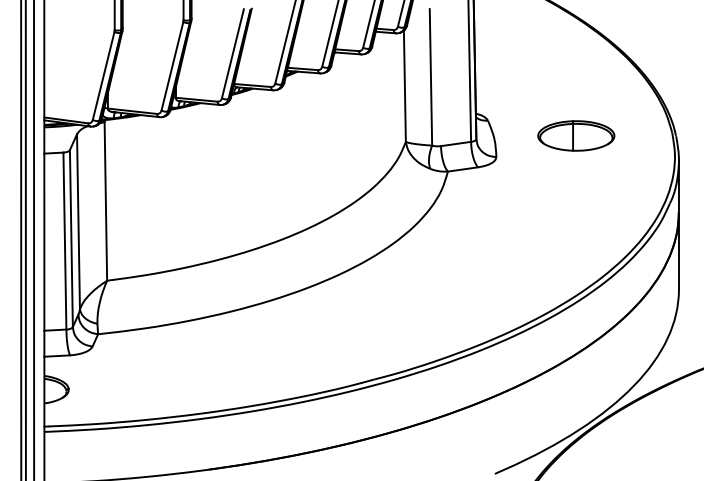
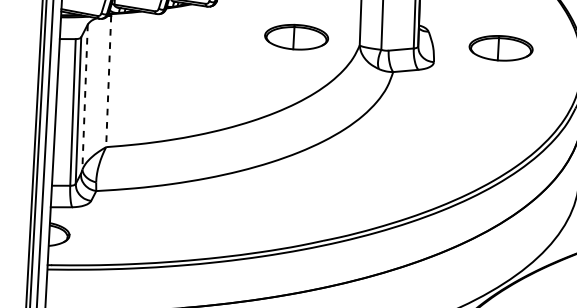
part: (329, 135) -> (296, 36), added
line: (105, 201) -> (108, 81), solid -> dashed
line: (78, 221) -> (85, 96), solid -> dashed

